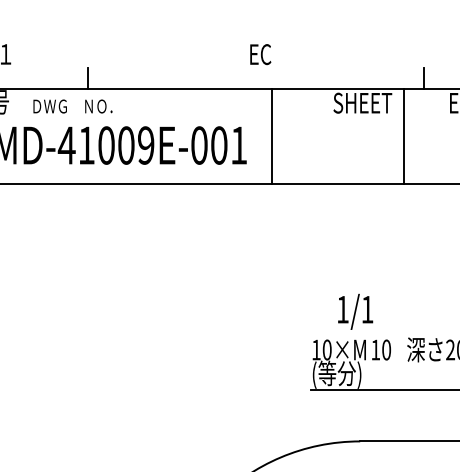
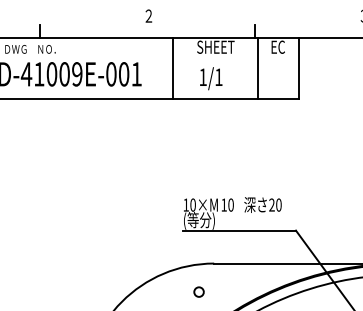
text: (260, 53) -> (150, 15), EC -> ２
line: (271, 136) -> (172, 68), moved
line: (404, 136) -> (258, 68), moved
text: (355, 311) -> (211, 78), moved

